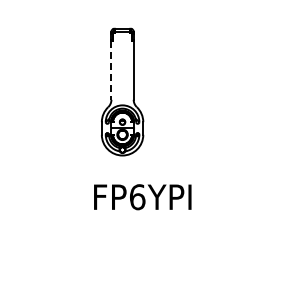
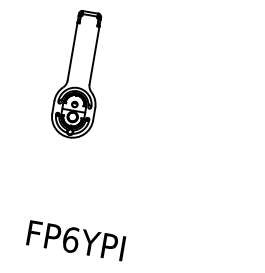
line: (111, 71) -> (72, 52), dashed -> solid
text: (142, 197) -> (75, 240), moved

